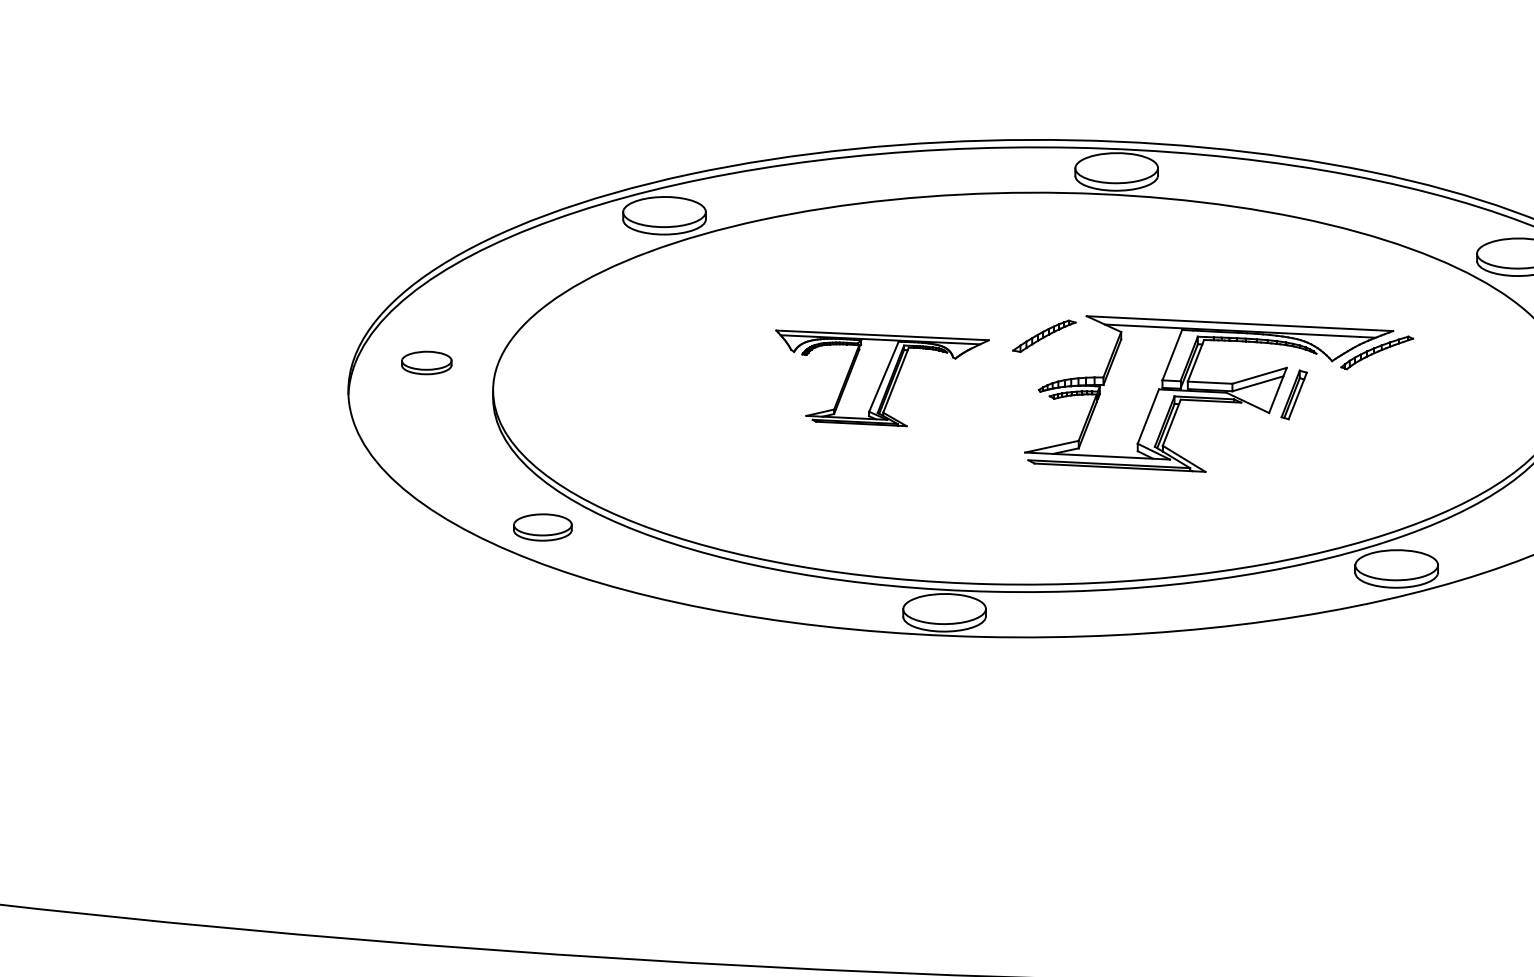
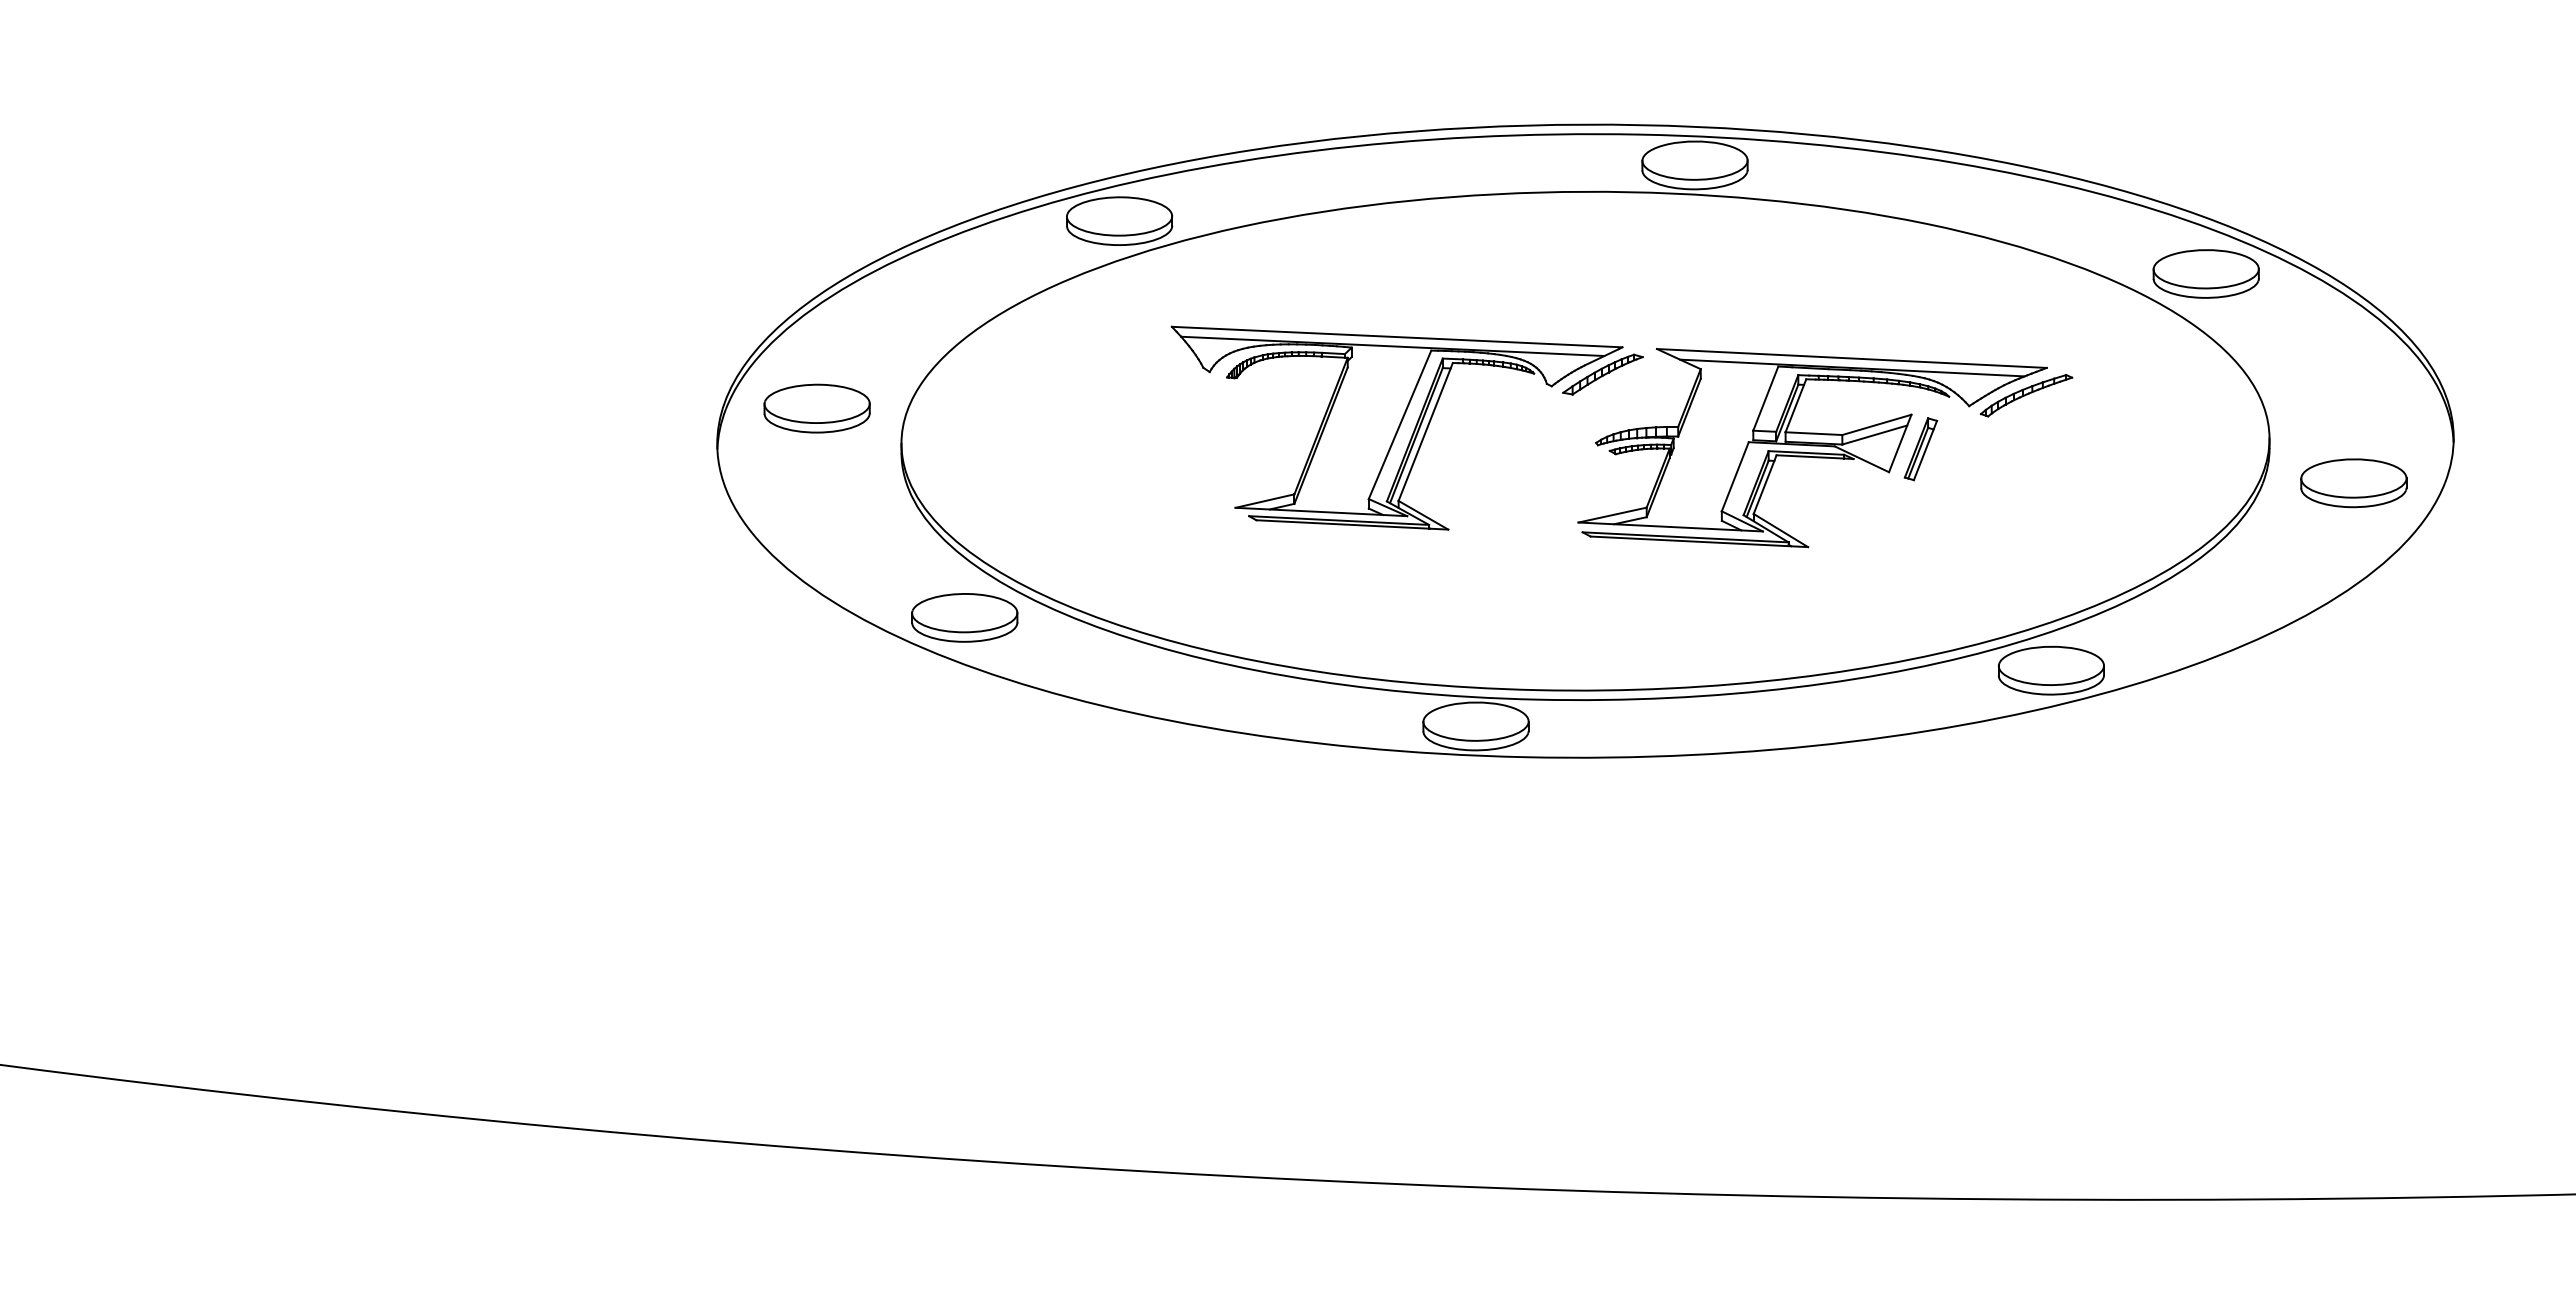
part: (426, 362) -> (816, 408), size x1.67
part: (882, 377) -> (1396, 427), size x1.67
part: (542, 527) -> (964, 617), size x1.43

